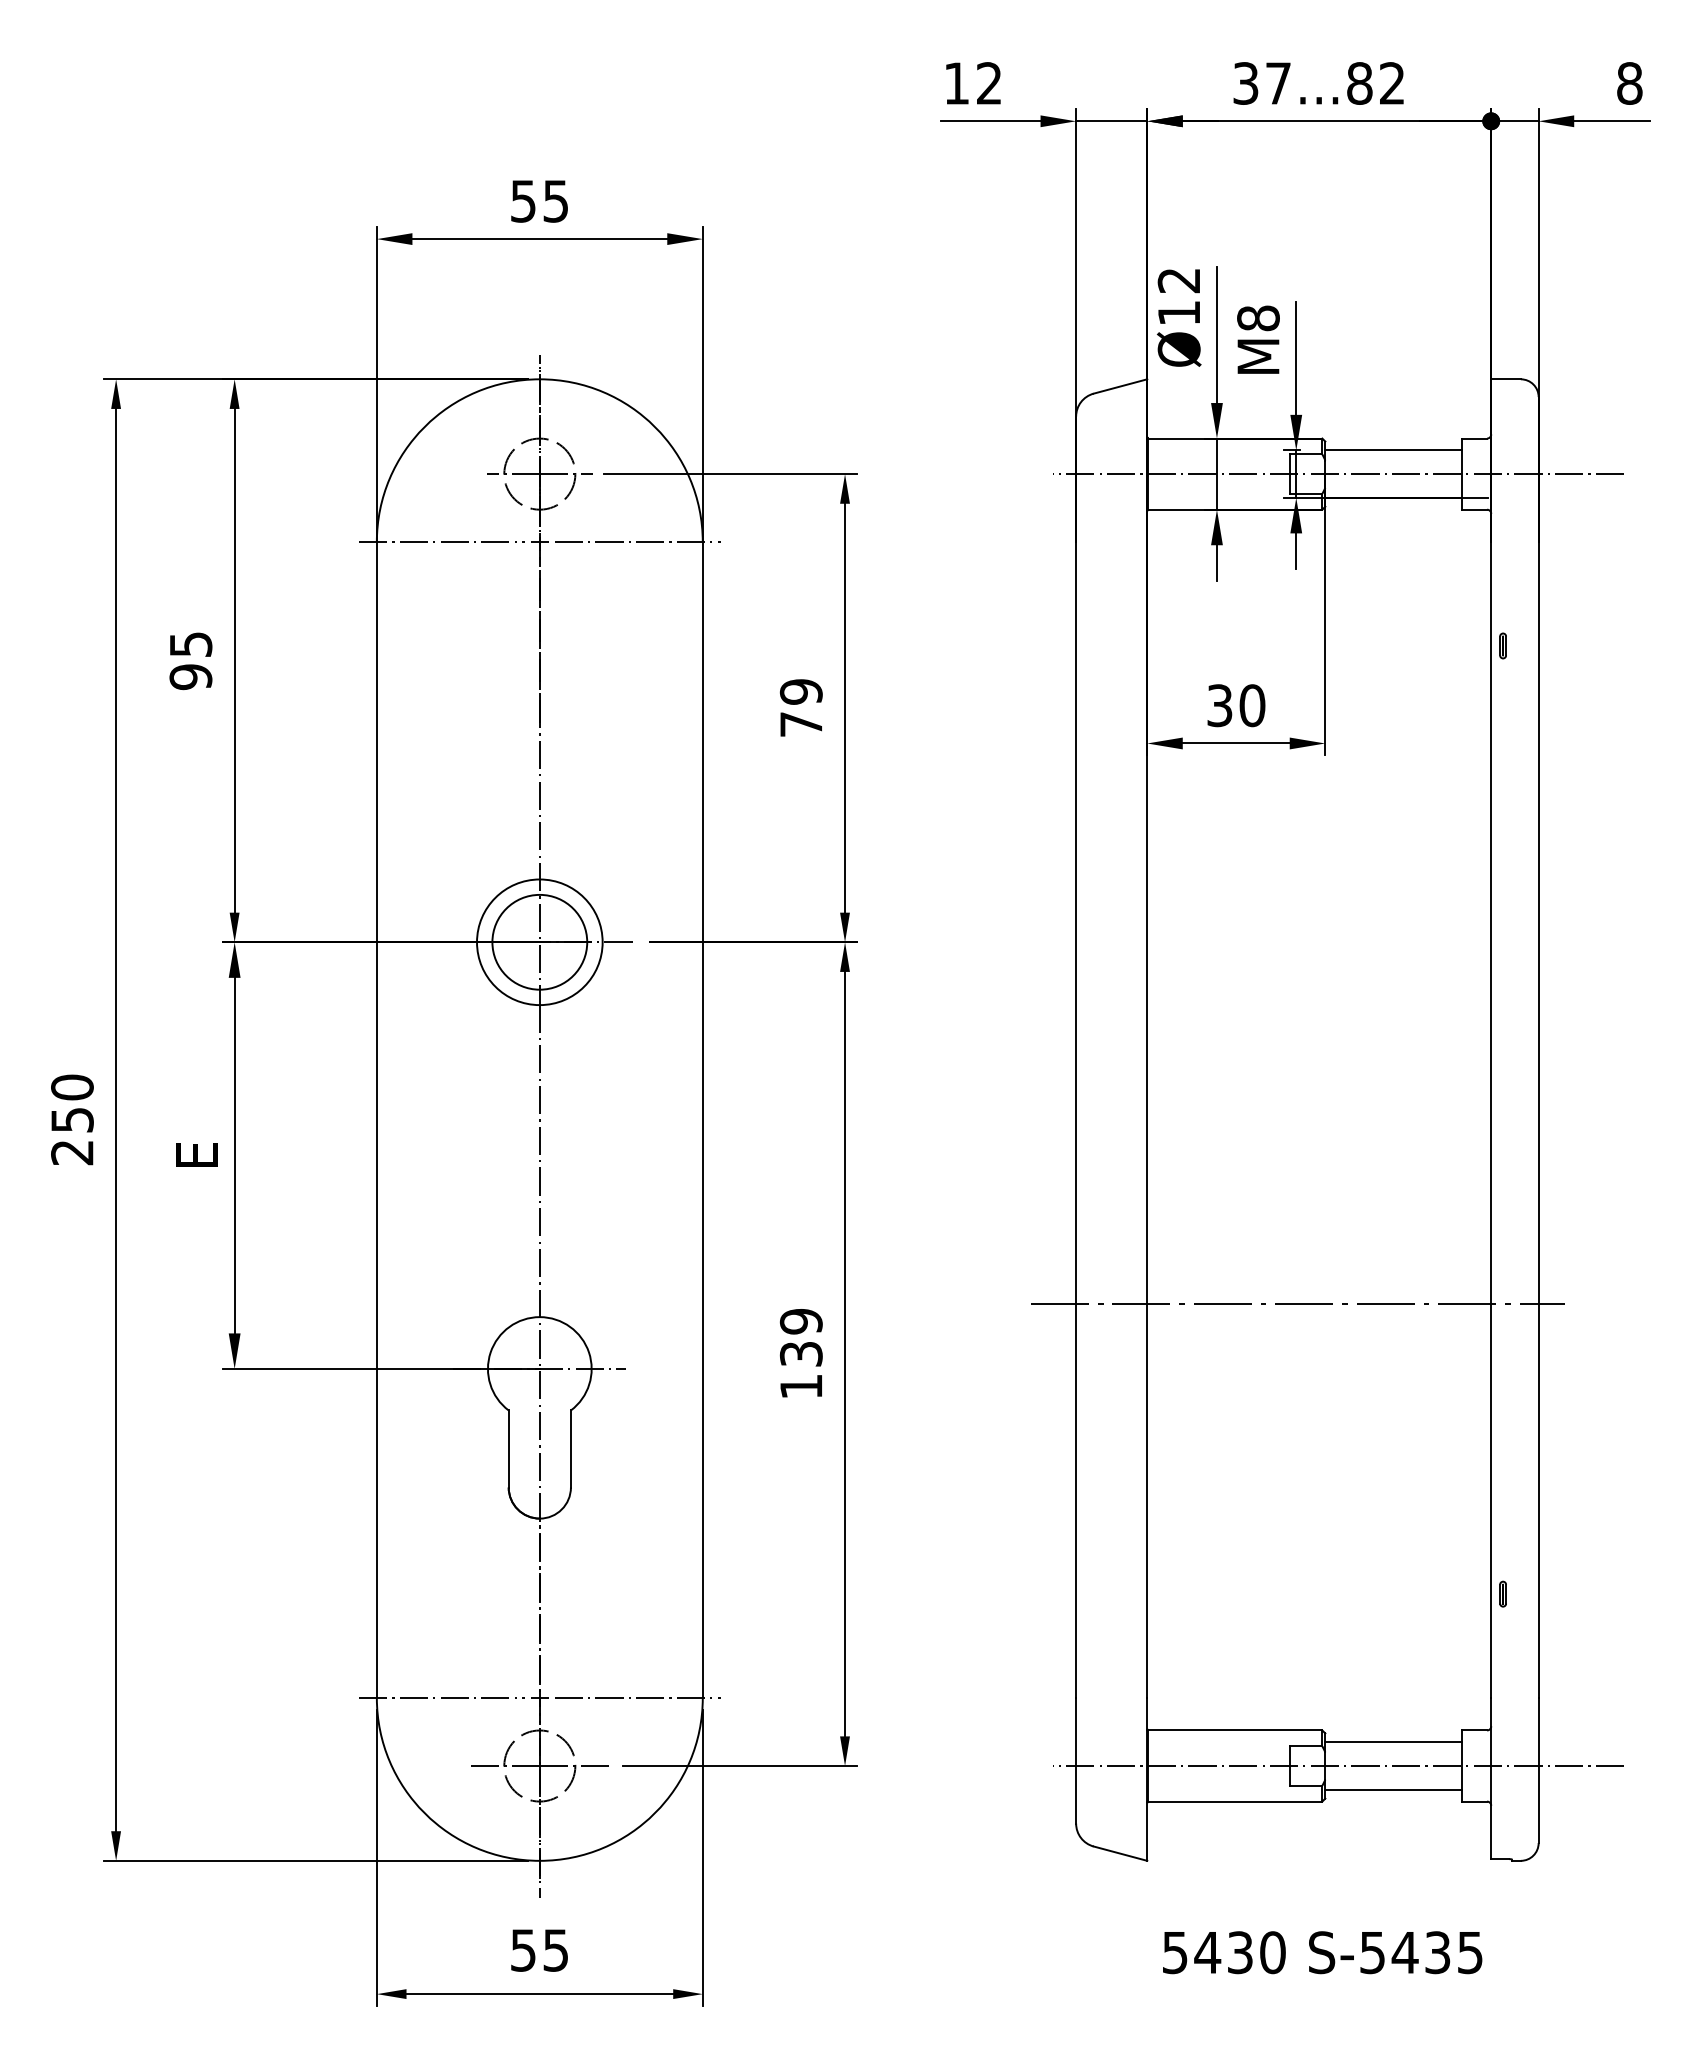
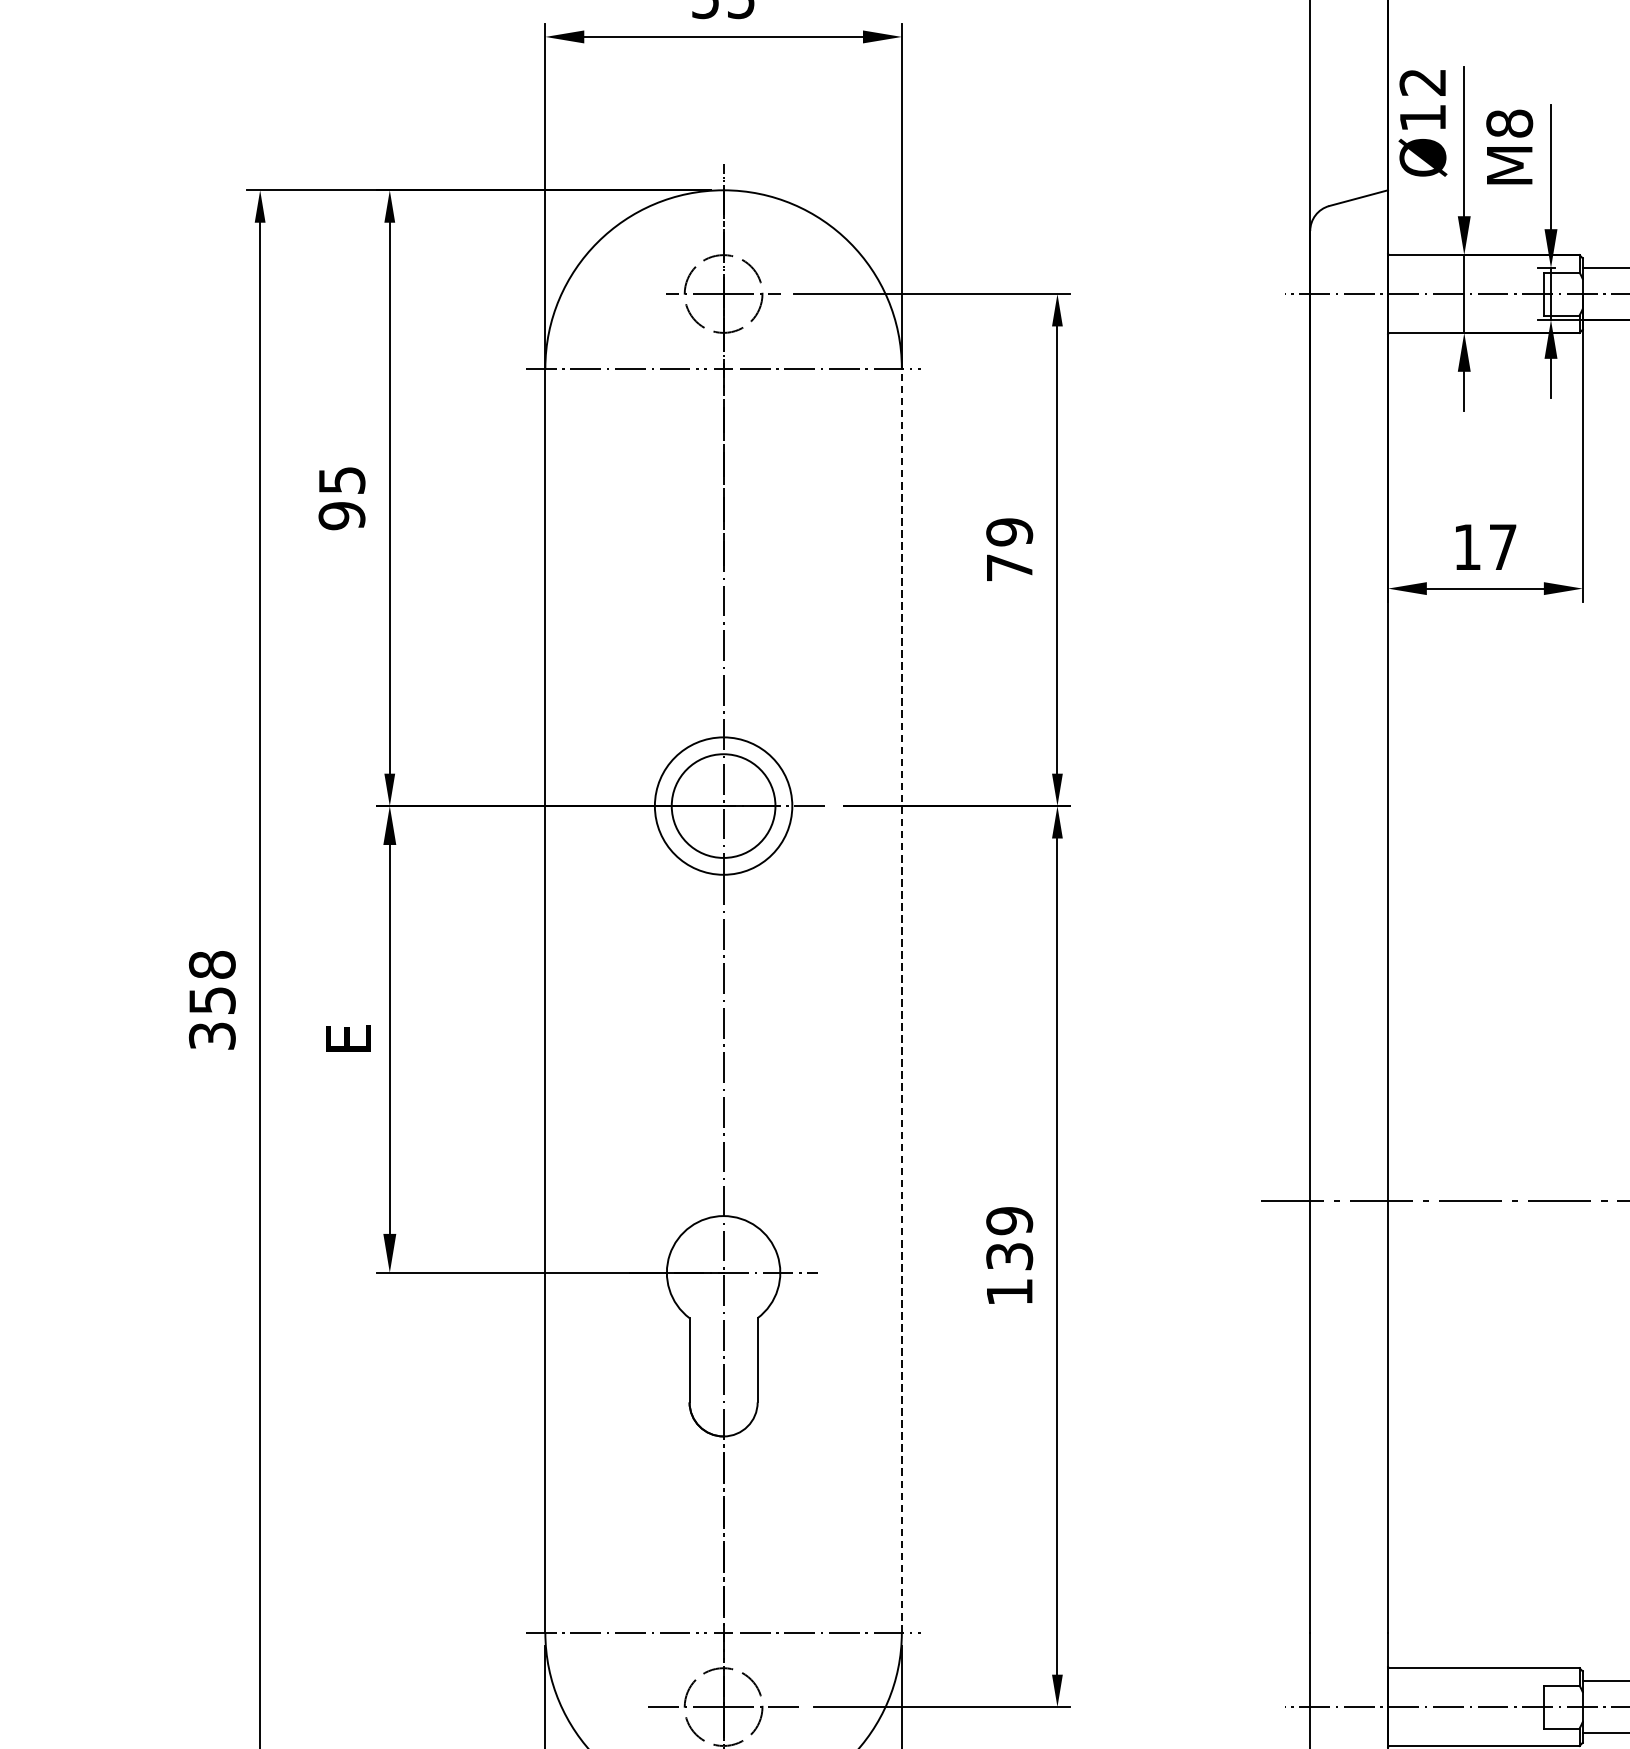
text: (1236, 705) -> (1485, 547), 30 -> 17
text: (72, 1119) -> (212, 999), 250 -> 358
line: (702, 1120) -> (901, 1001), solid -> dashed

